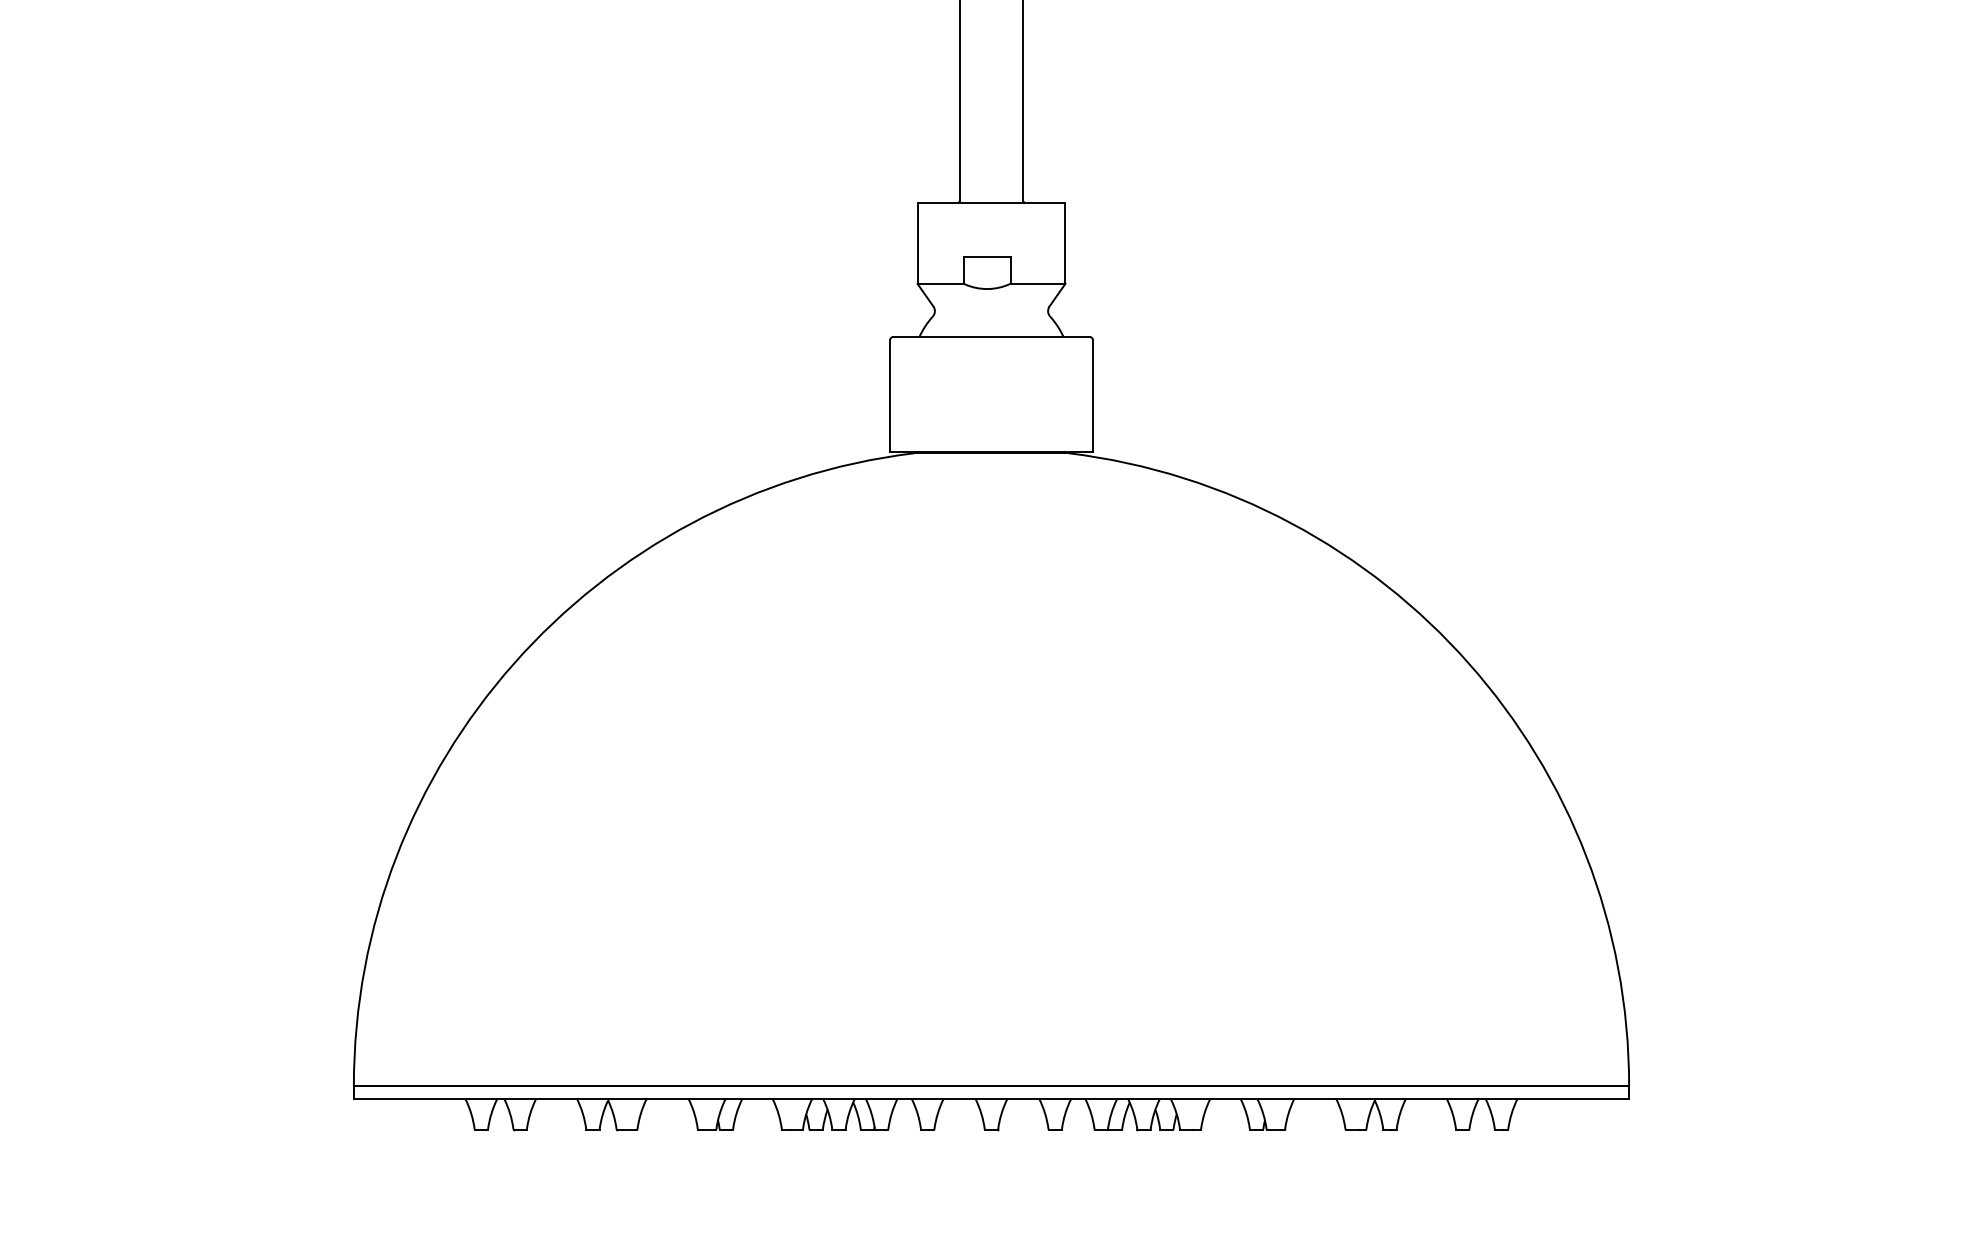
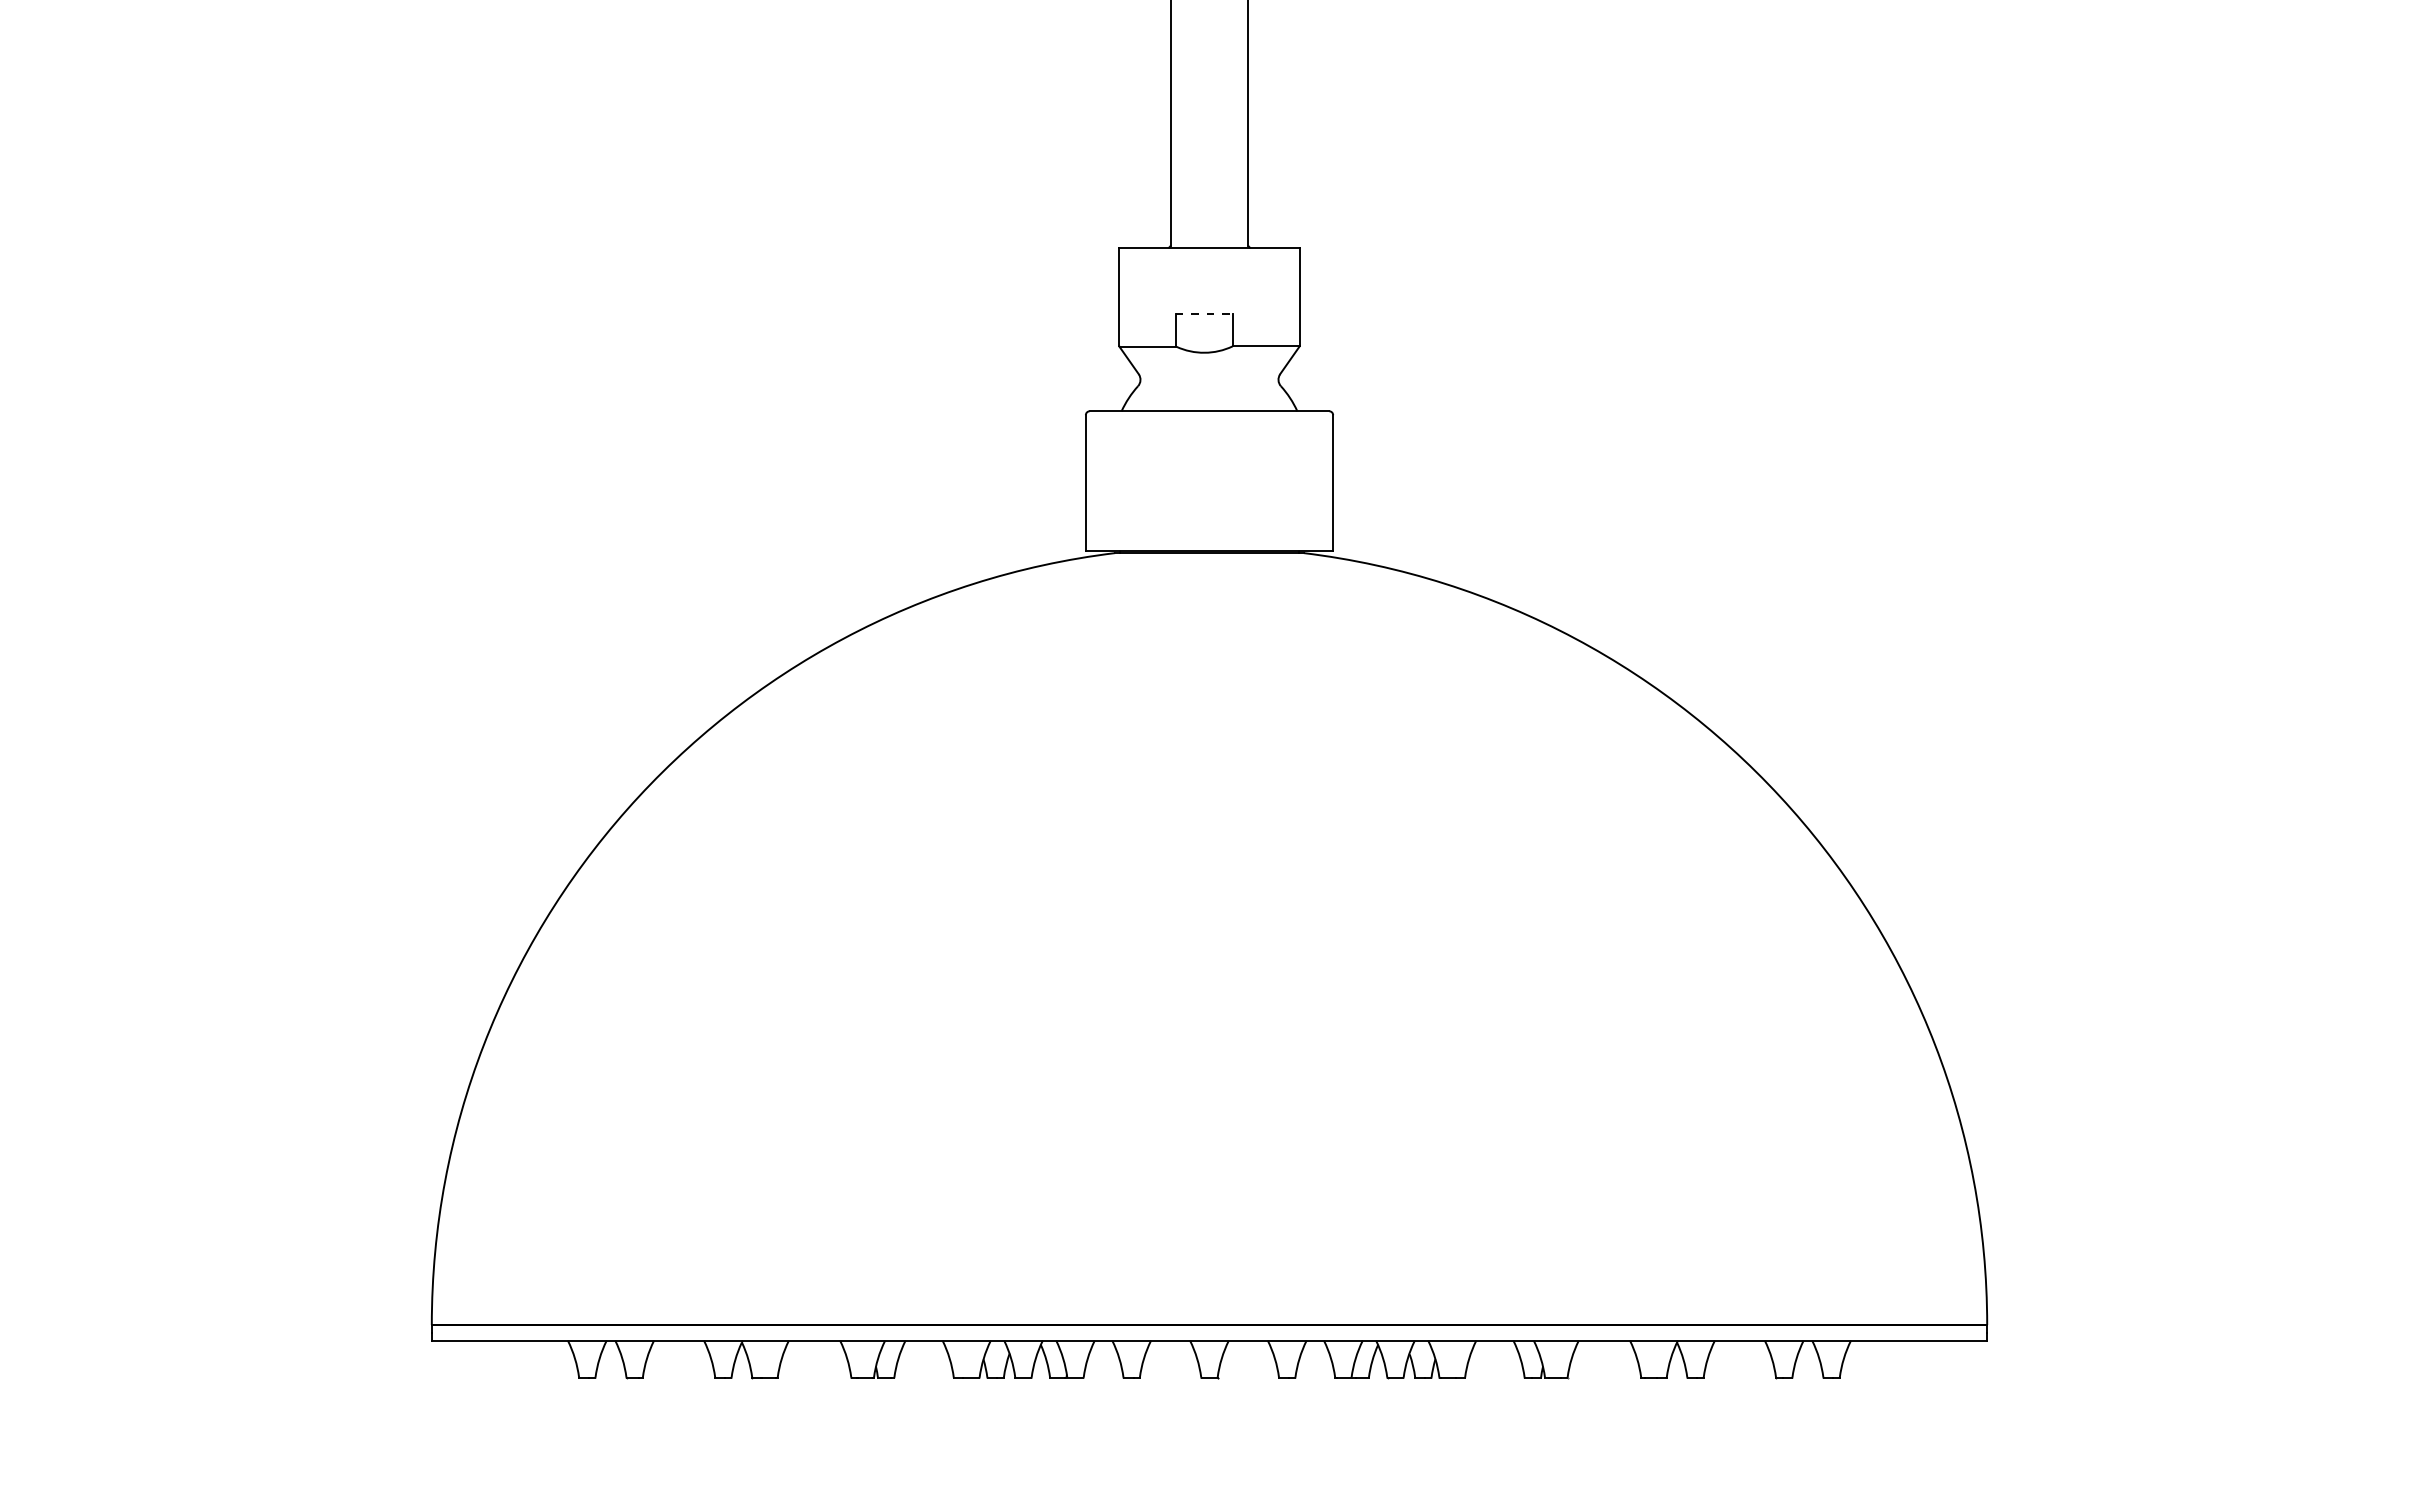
line: (987, 257) -> (1204, 314), solid -> dashed

